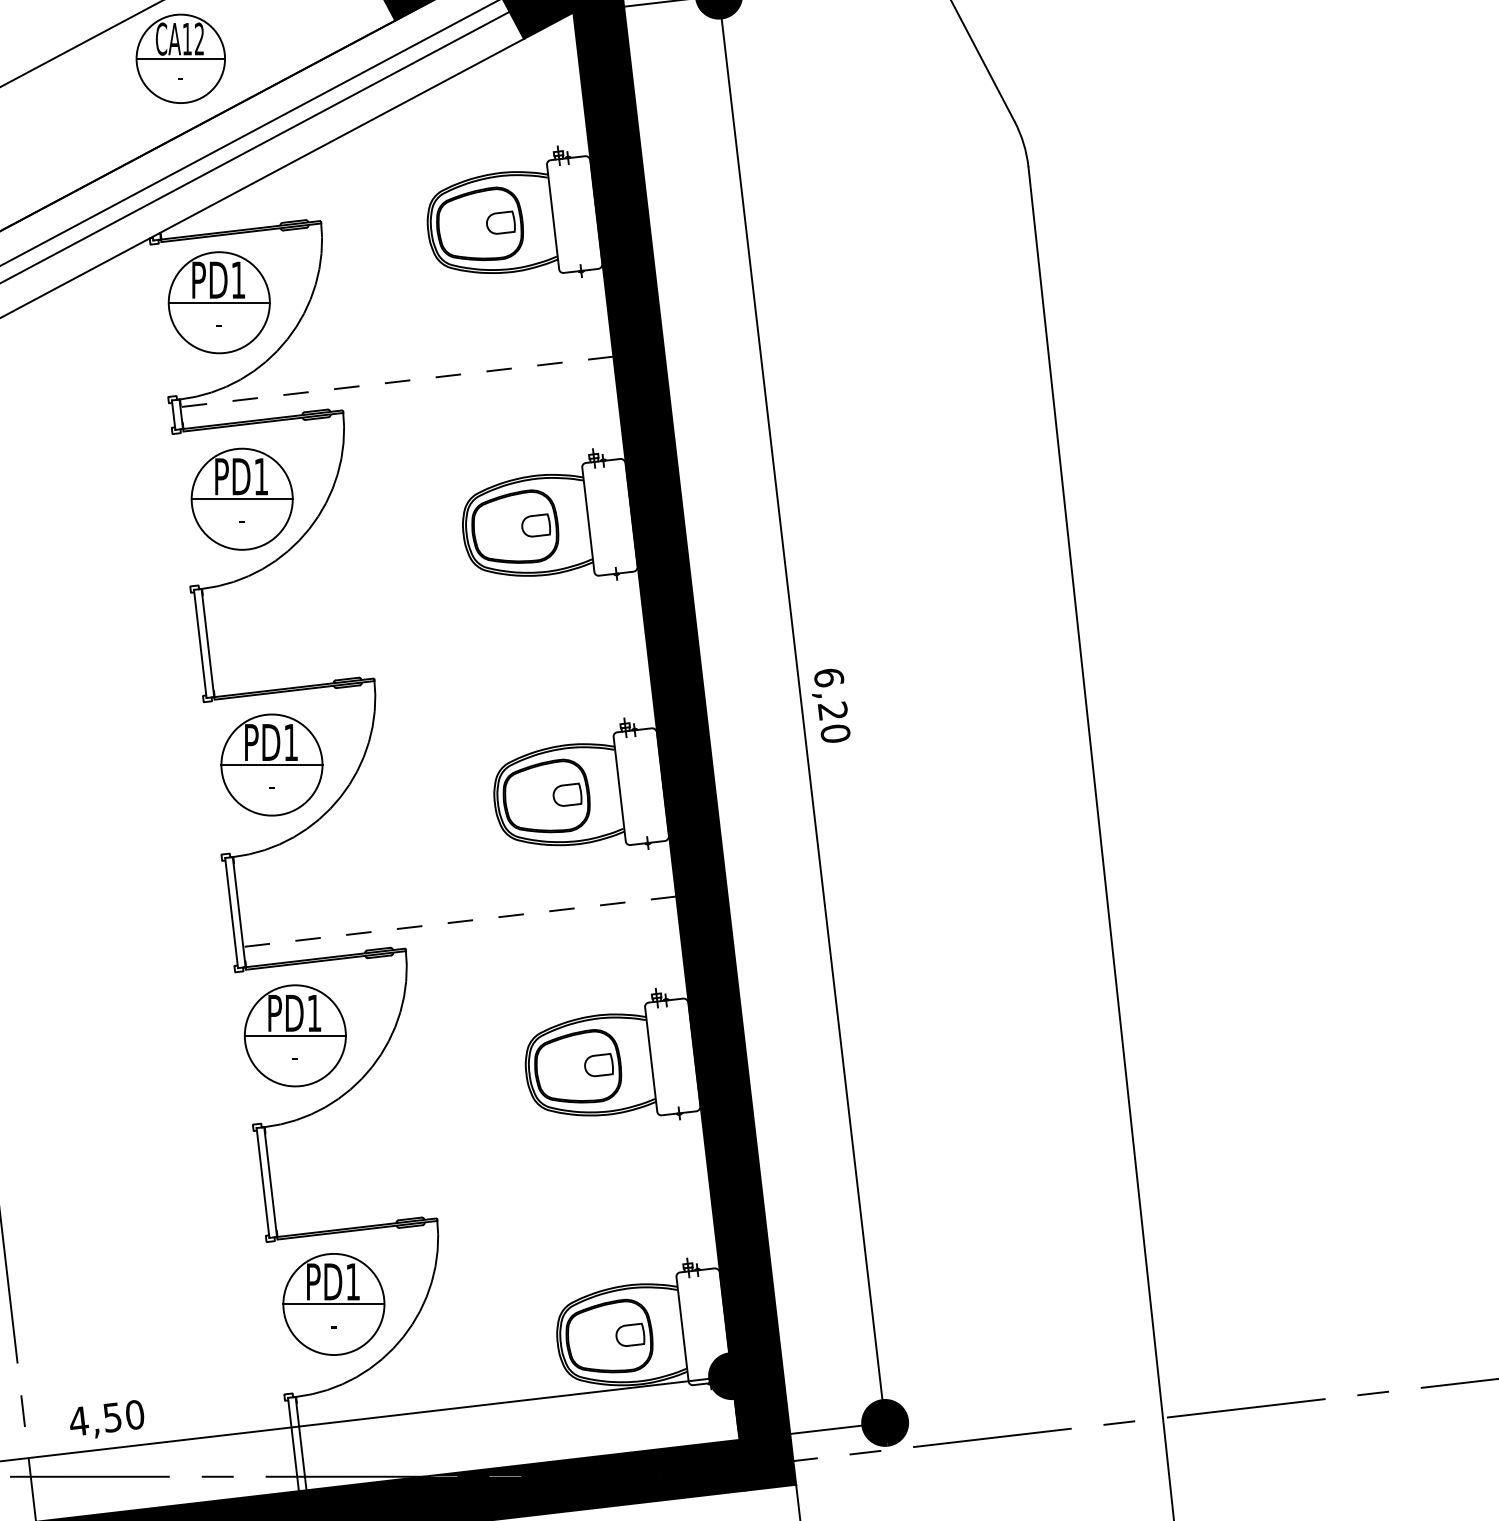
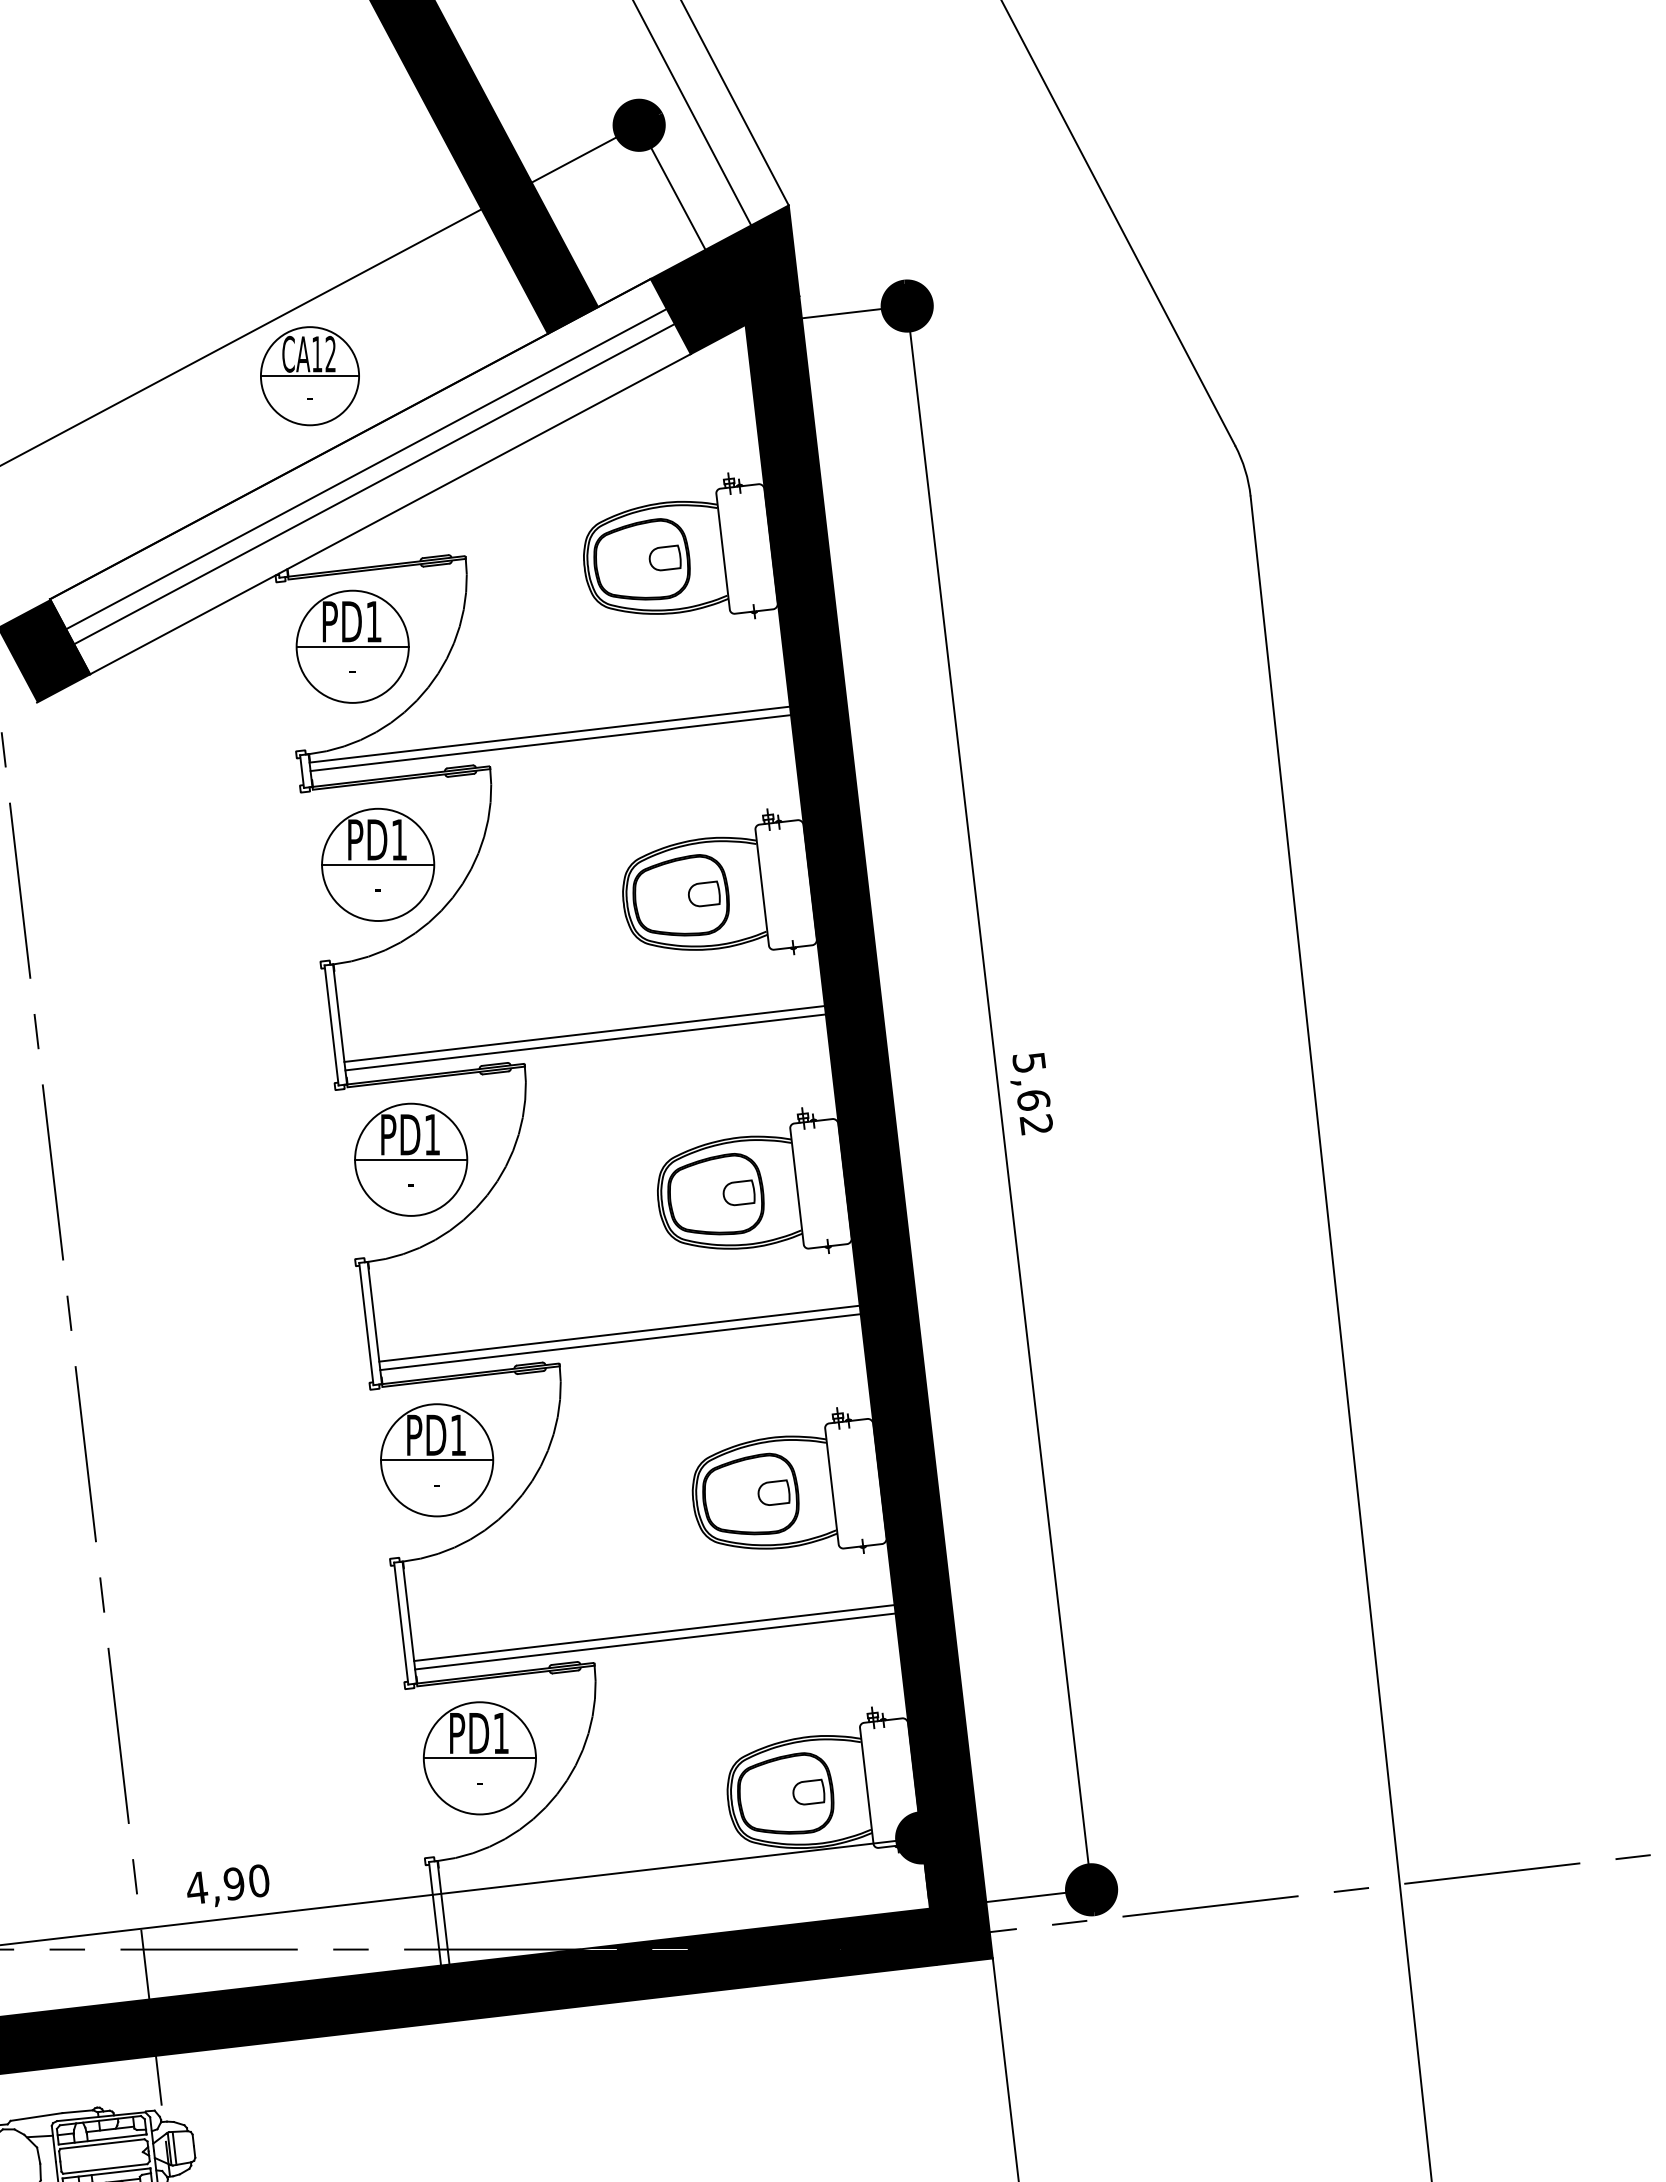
line: (396, 381) -> (549, 734), dashed -> solid
line: (397, 389) -> (550, 743), added
line: (428, 651) -> (584, 1033), added
line: (429, 659) -> (585, 1042), added
text: (831, 706) -> (1032, 1094), 6,20 -> 5,62
line: (459, 921) -> (619, 1333), dashed -> solid
line: (460, 929) -> (620, 1342), added
line: (491, 1191) -> (654, 1633), added
line: (492, 1199) -> (655, 1641), added
text: (111, 1417) -> (233, 1883), 4,50 -> 4,90

